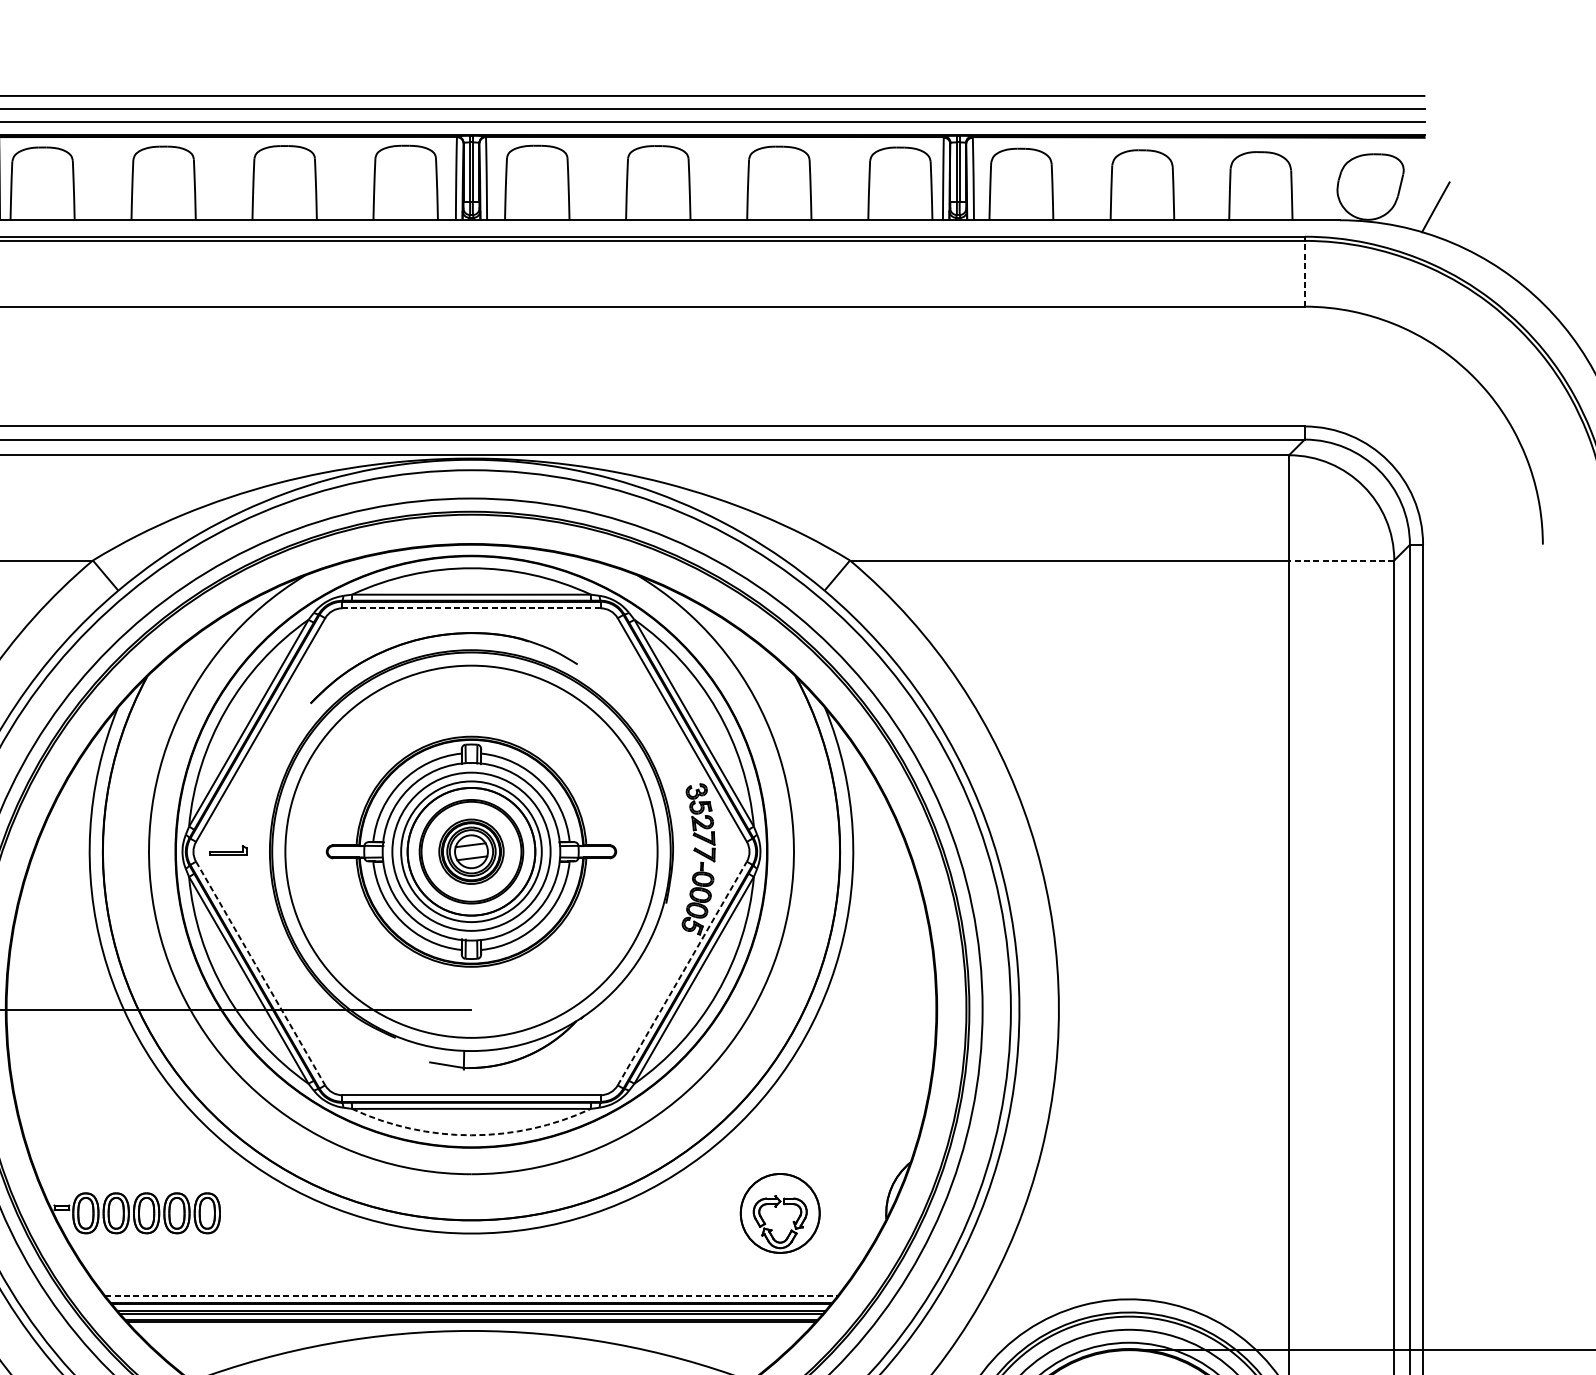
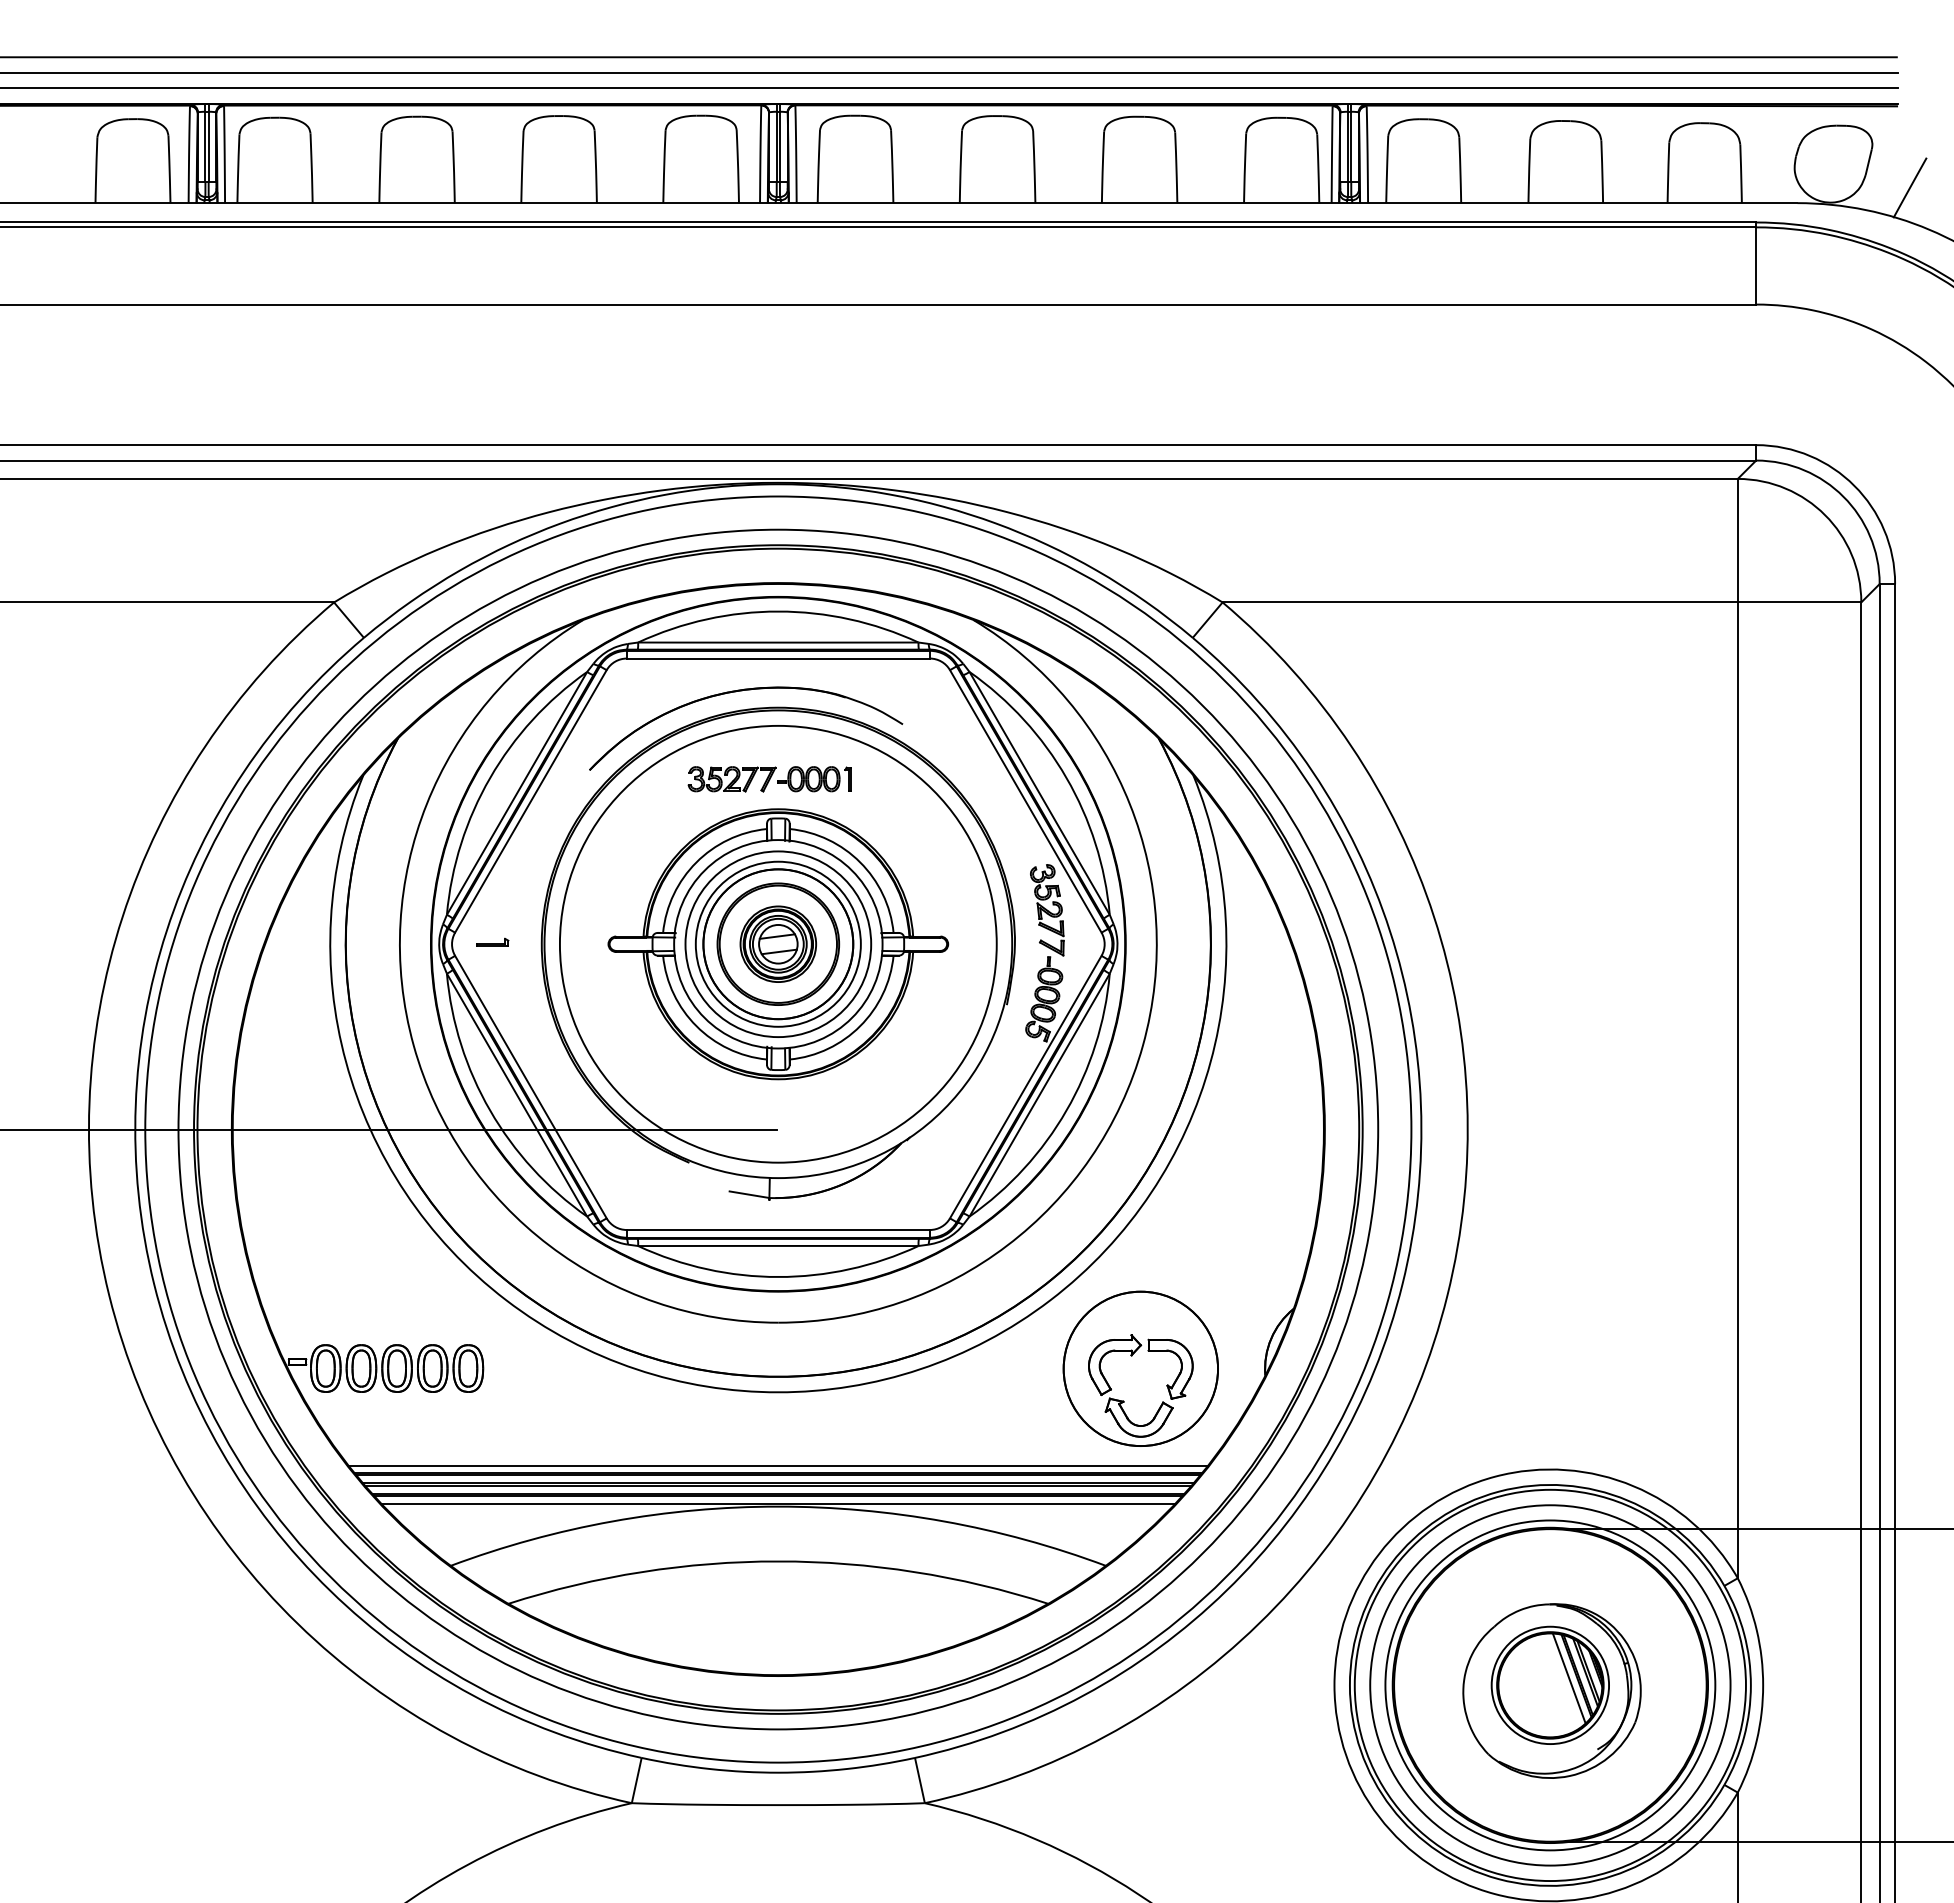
line: (1304, 273) -> (1756, 265), dashed -> solid
line: (1341, 560) -> (1799, 602), dashed -> solid
line: (471, 608) -> (778, 658), dashed -> solid
part: (463, 711) -> (769, 779), added
part: (227, 849) -> (492, 941), size x0.71
line: (260, 973) -> (530, 1087), dashed -> solid
line: (682, 973) -> (1025, 1087), dashed -> solid
arc: (471, 1135) -> (778, 1277), dashed -> solid
part: (780, 1213) -> (1140, 1368), size x1.67
line: (471, 1295) -> (778, 1465), dashed -> solid
line: (471, 1328) -> (778, 1503), added

